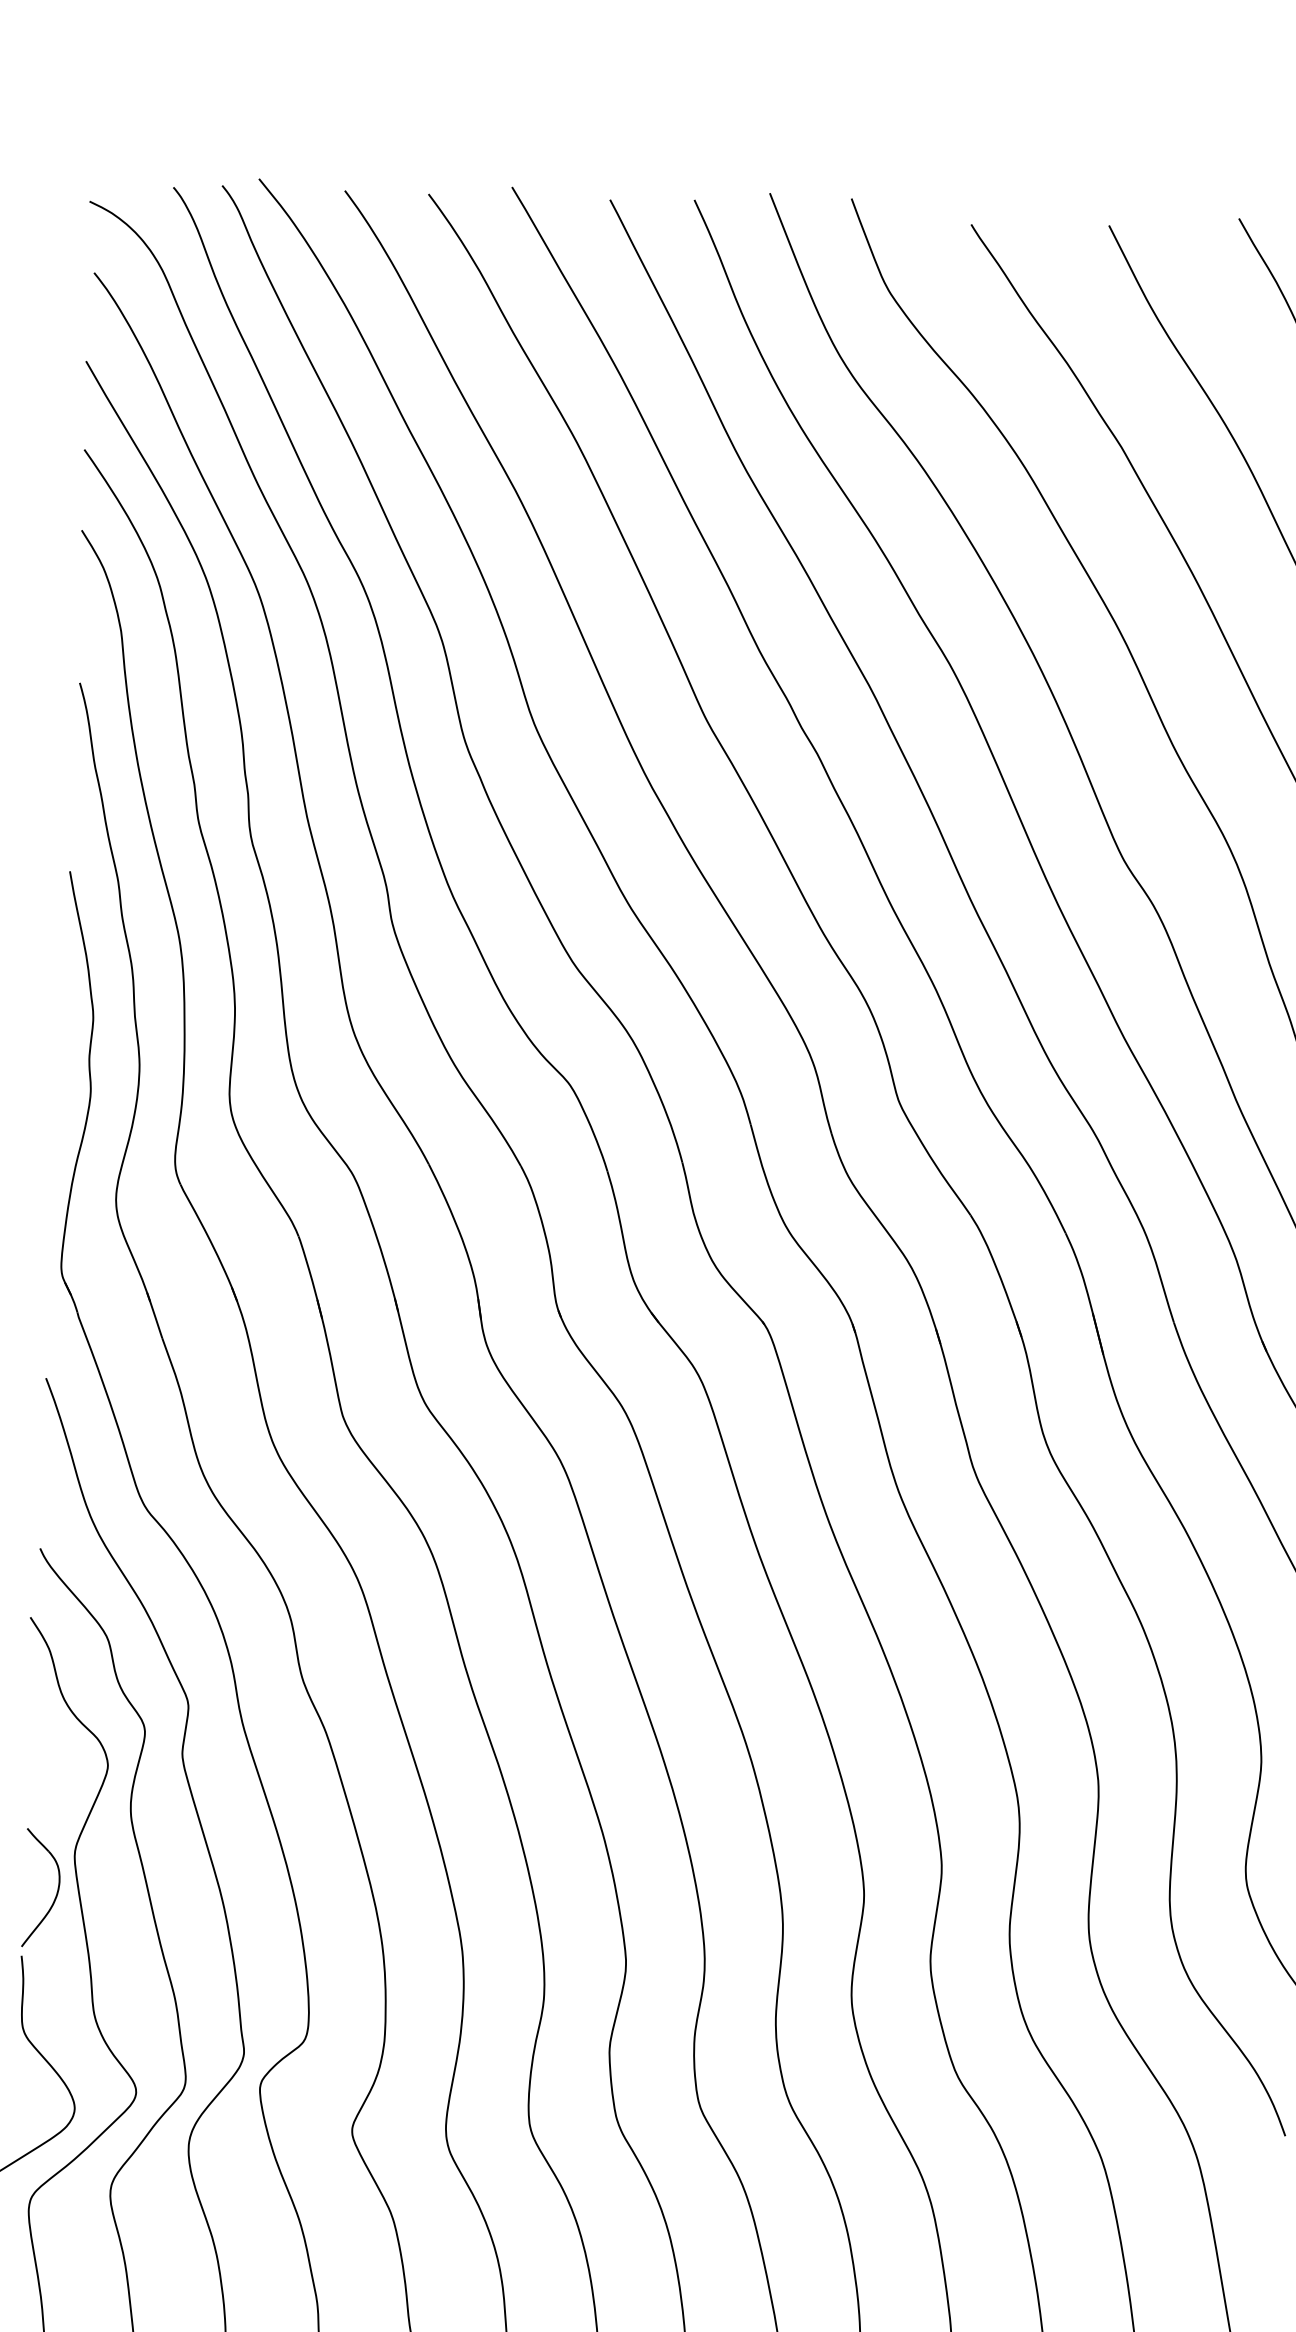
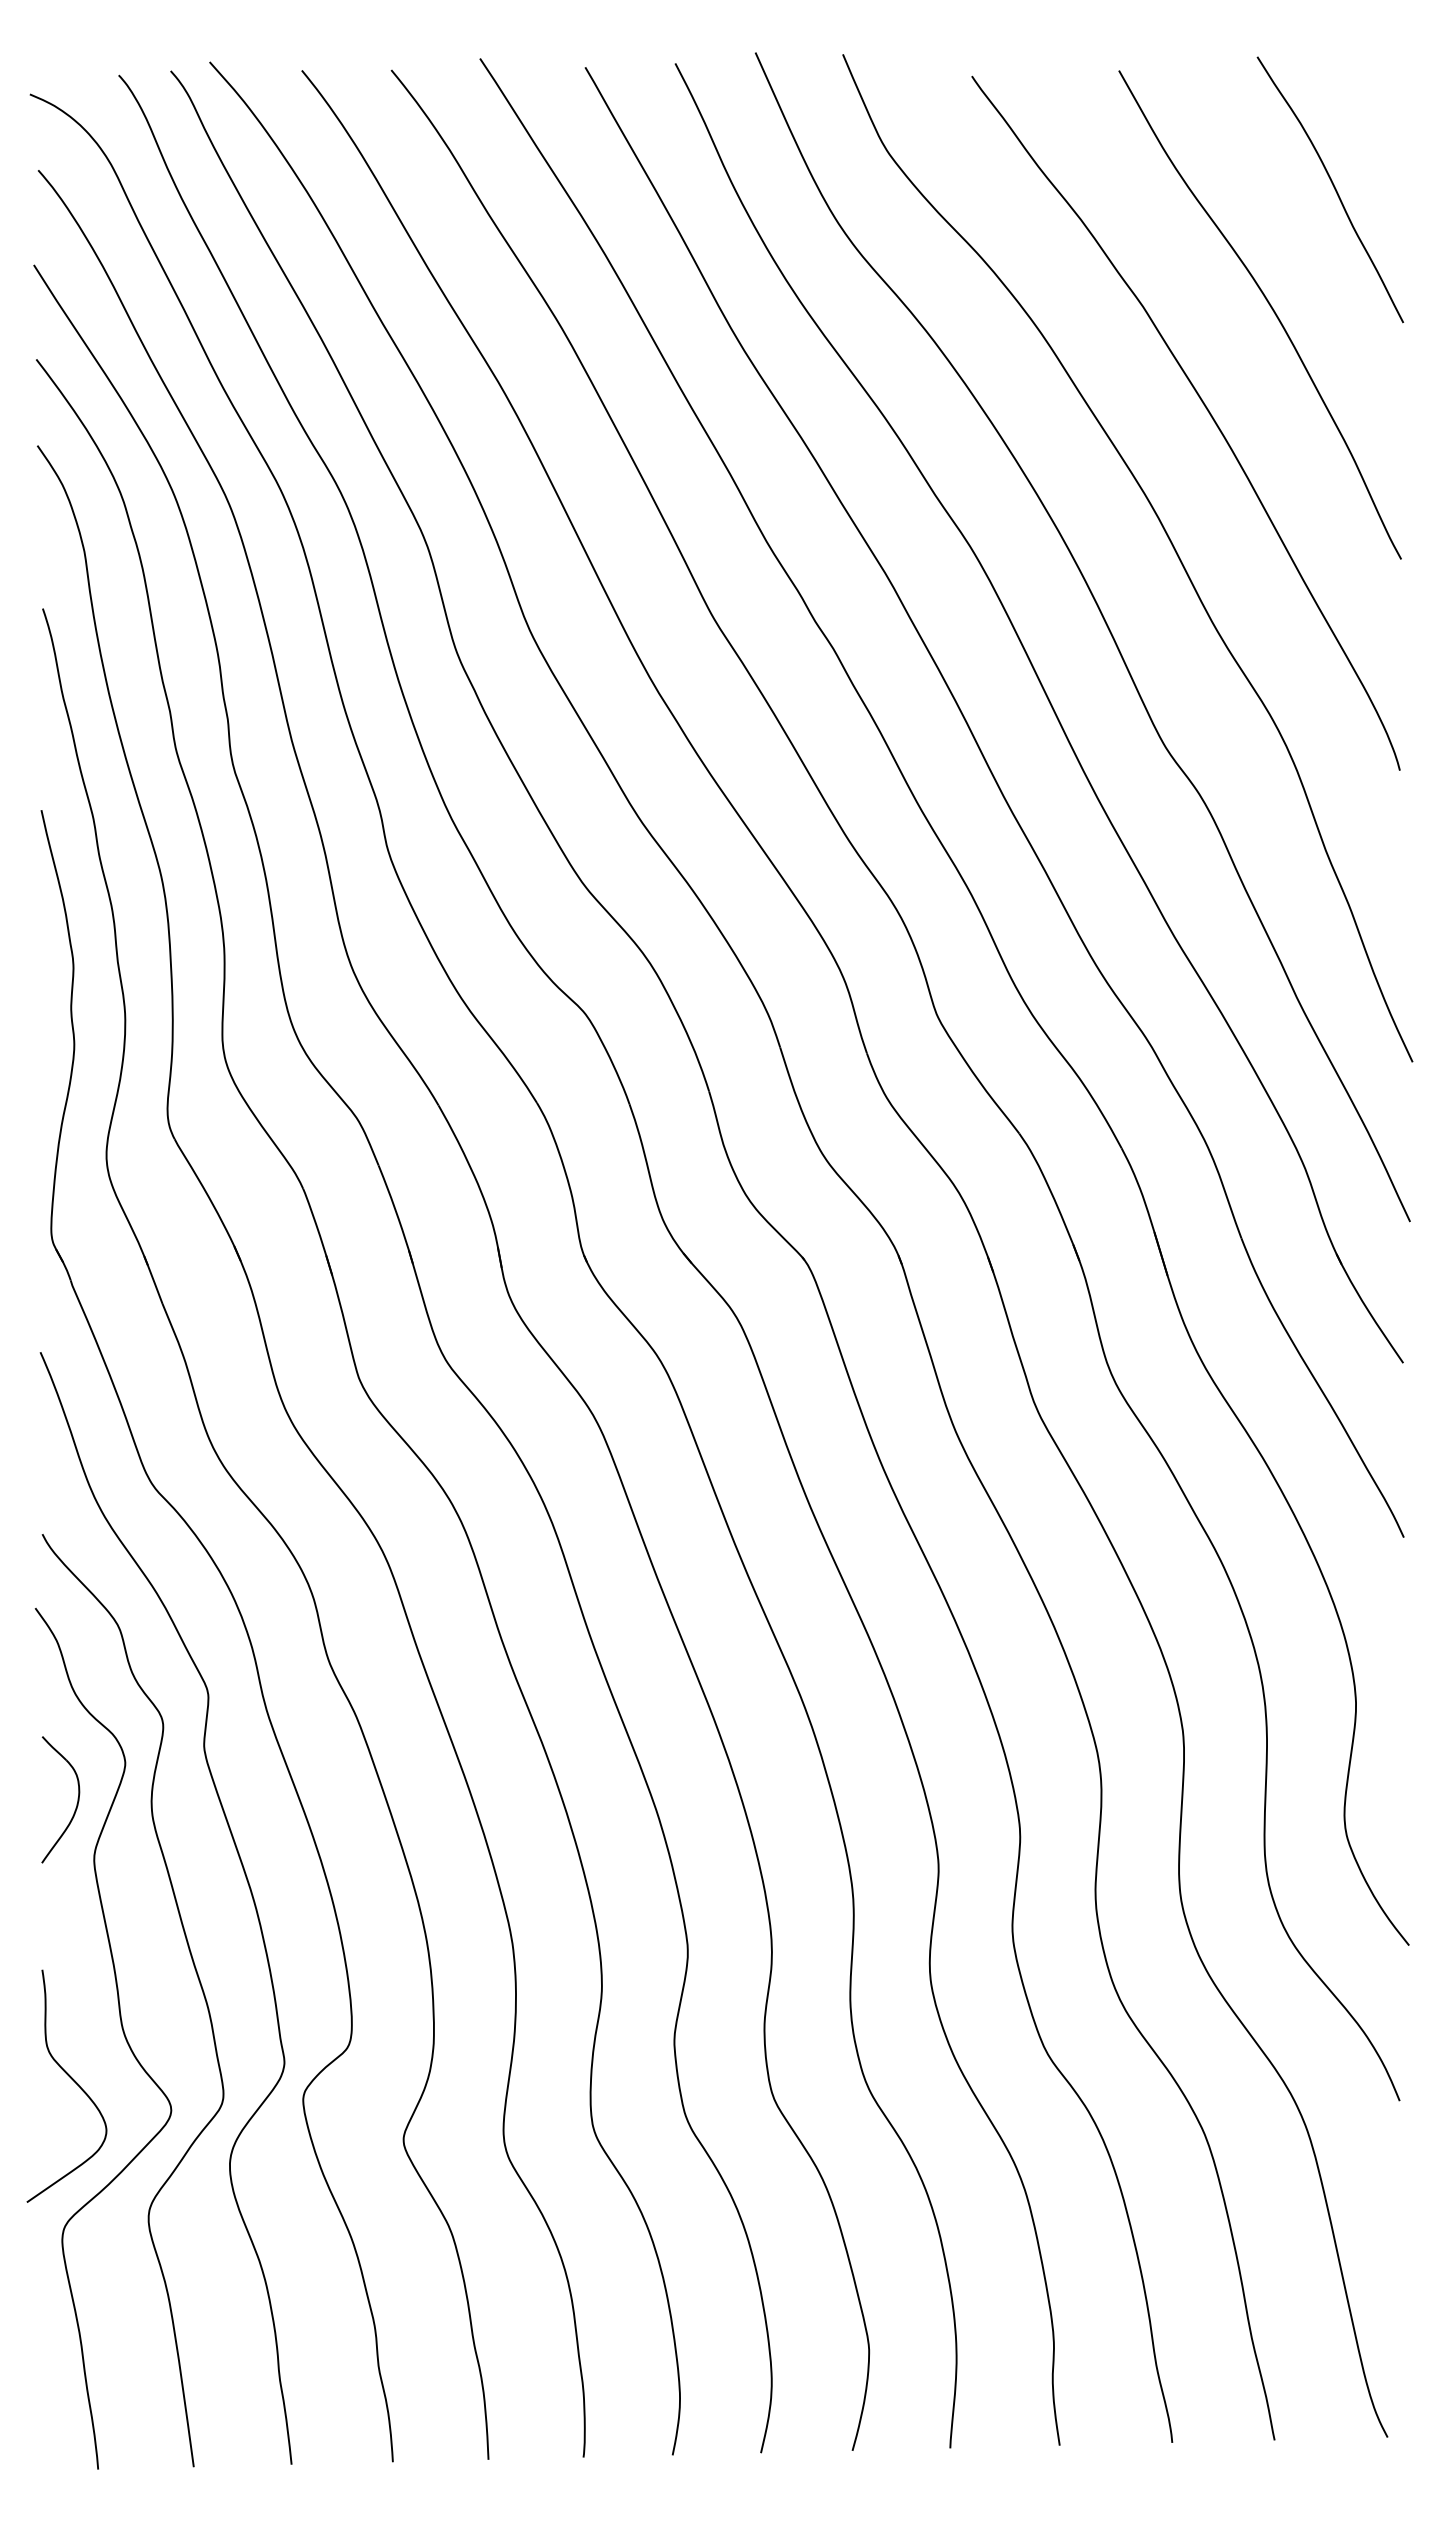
part: (56, 1892) -> (76, 1803), moved

